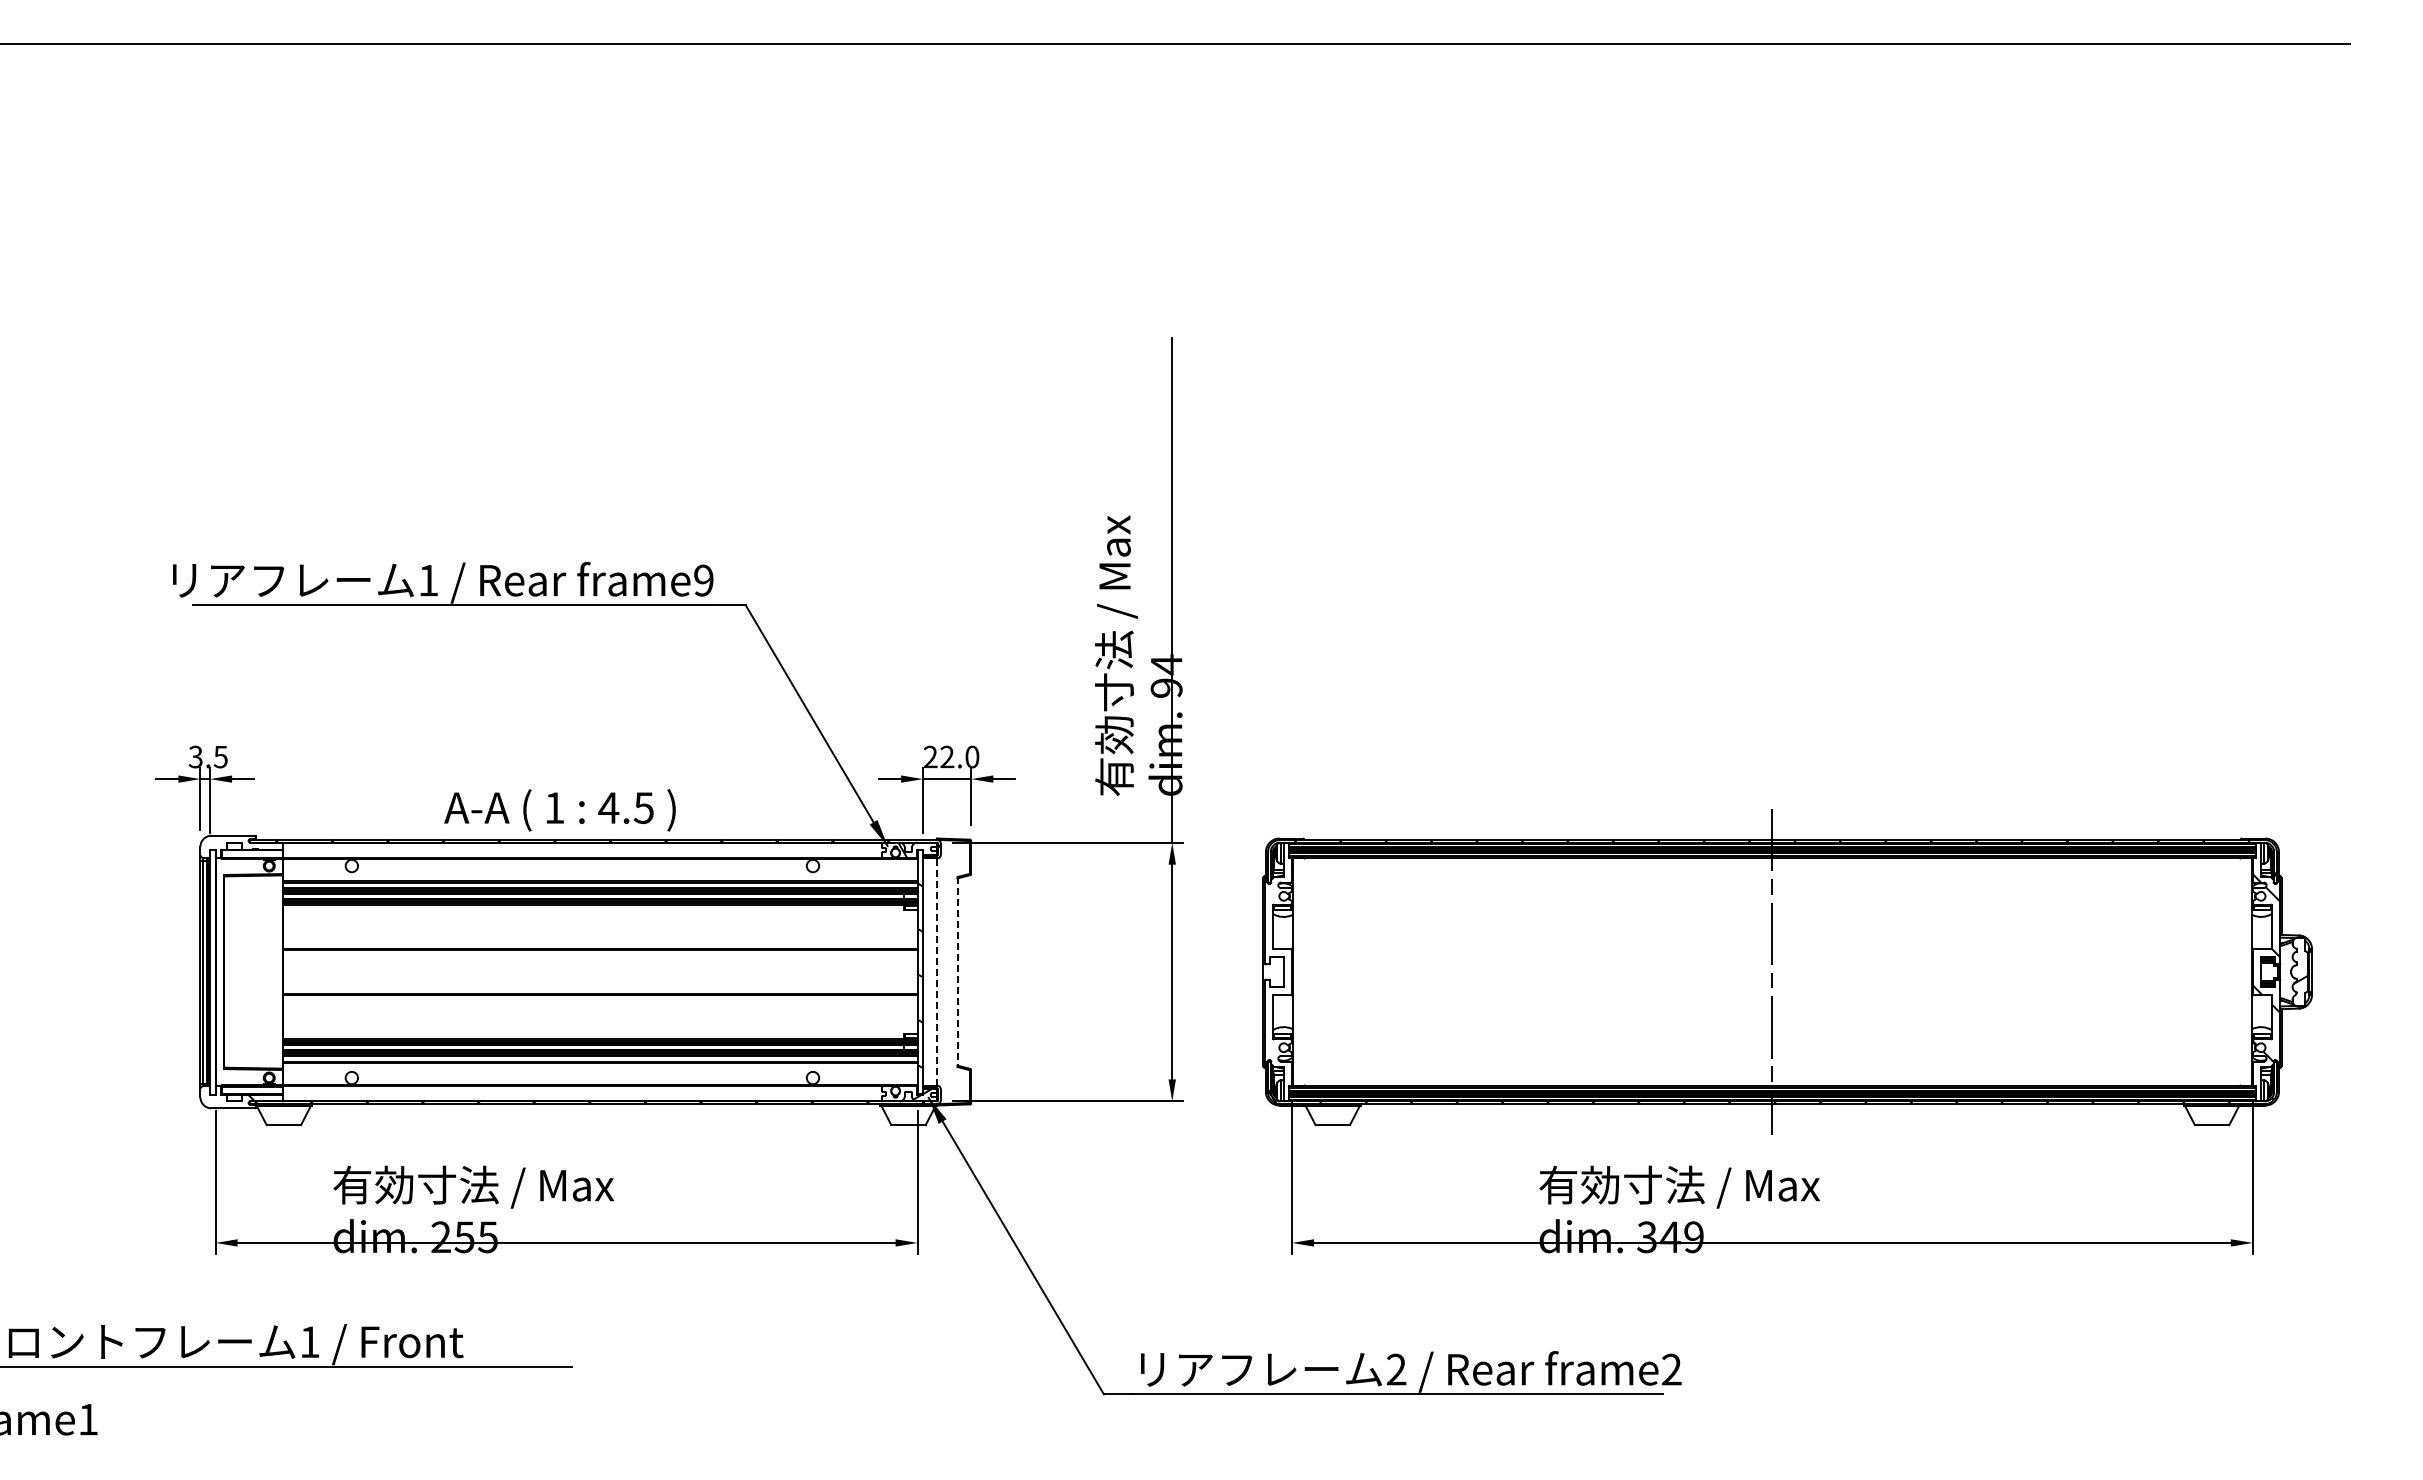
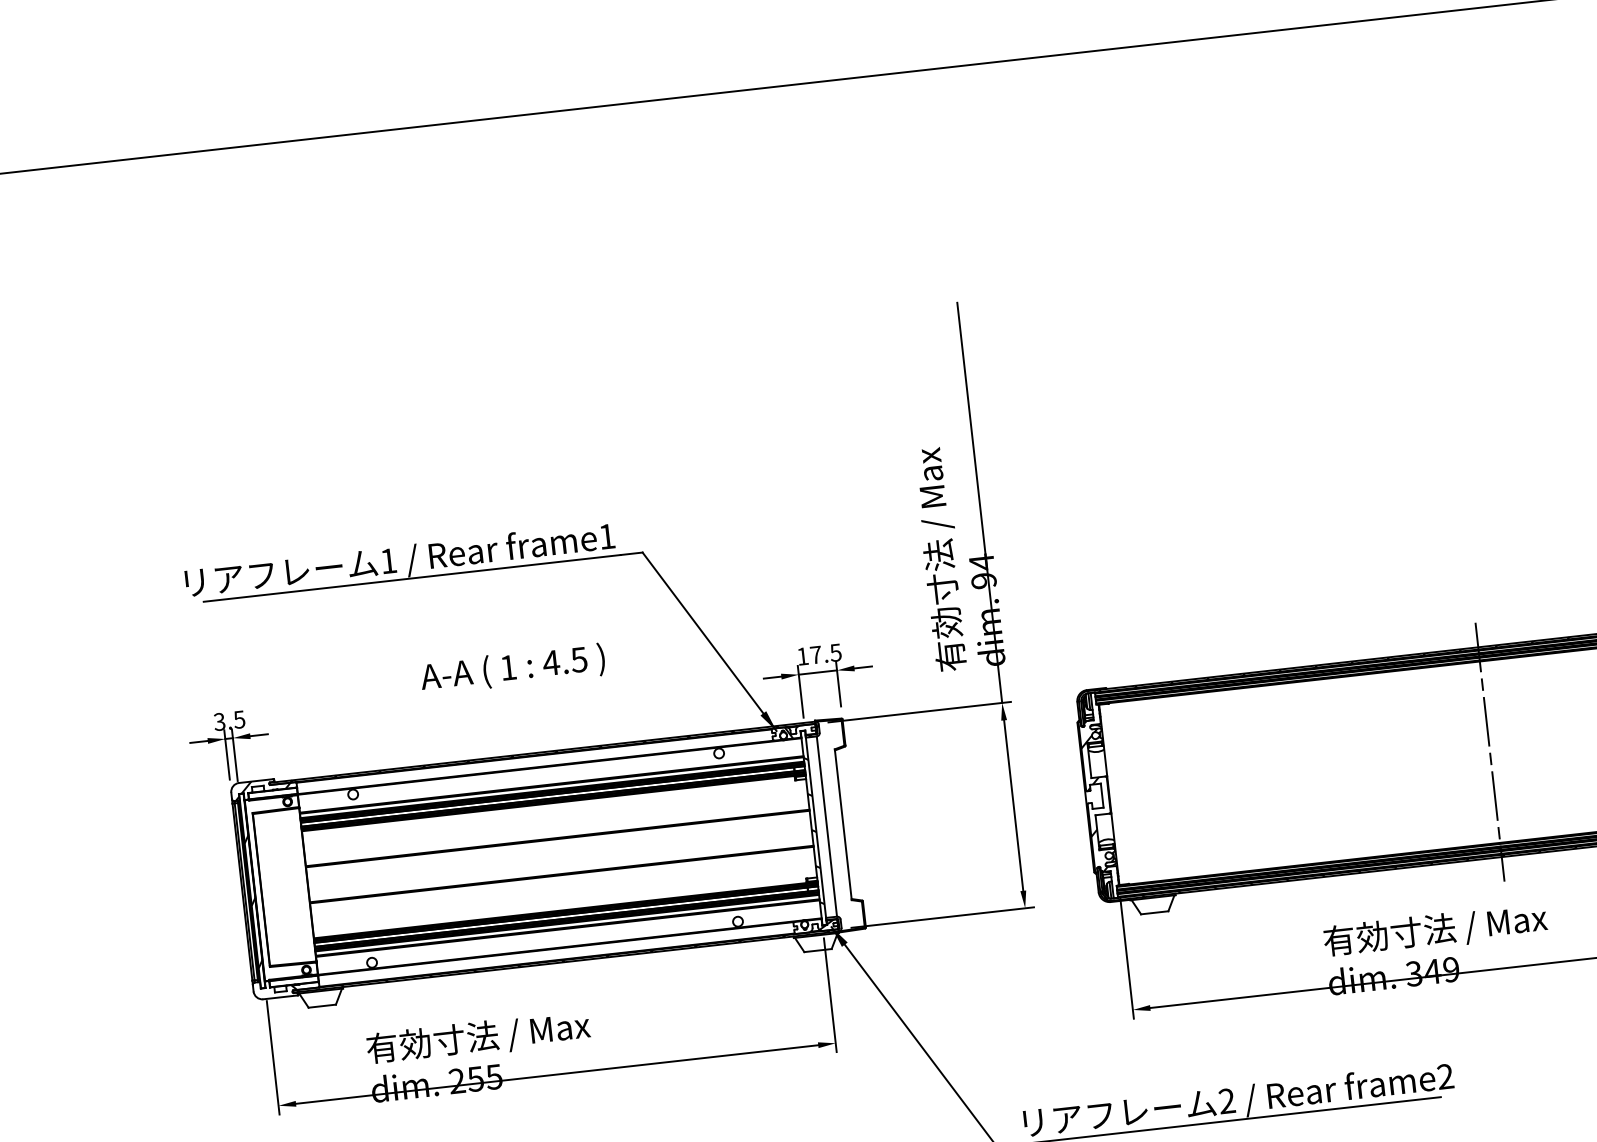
text: (703, 580) -> (606, 536), frame9 -> frame1
text: (951, 756) -> (819, 654), 22.0 -> 17.5
text: (559, 810) -> (512, 669), moved
hatch: (239, 846) -> (262, 789), added
line: (936, 972) -> (826, 826), dashed -> solid
line: (957, 972) -> (843, 825), dashed -> solid
hatch: (1278, 977) -> (1098, 800), added
hatch: (212, 985) -> (253, 901), added

